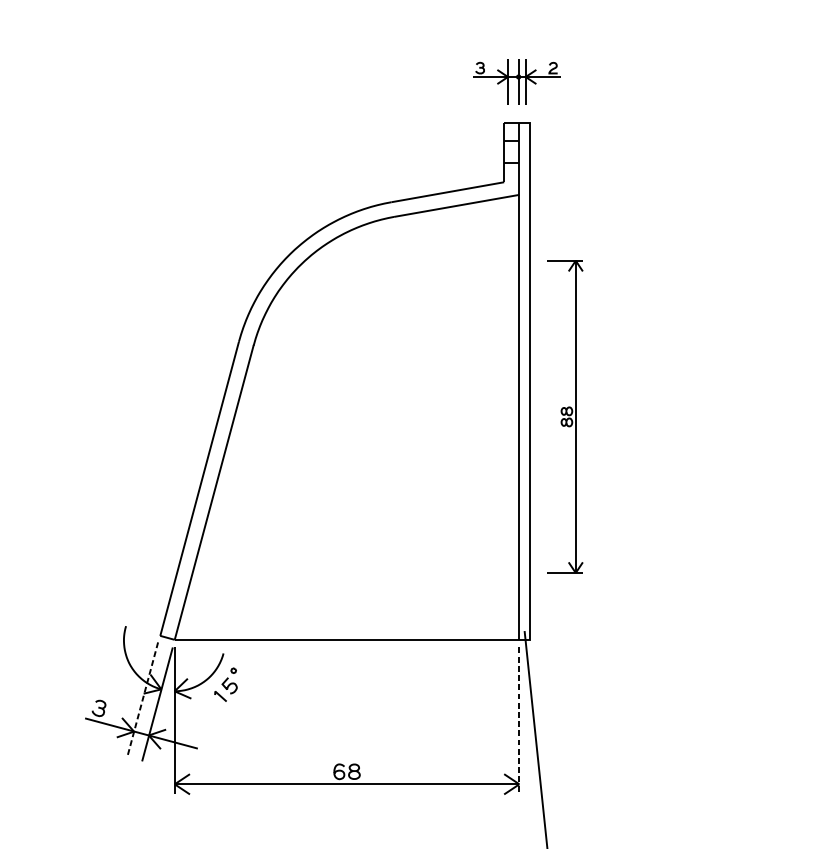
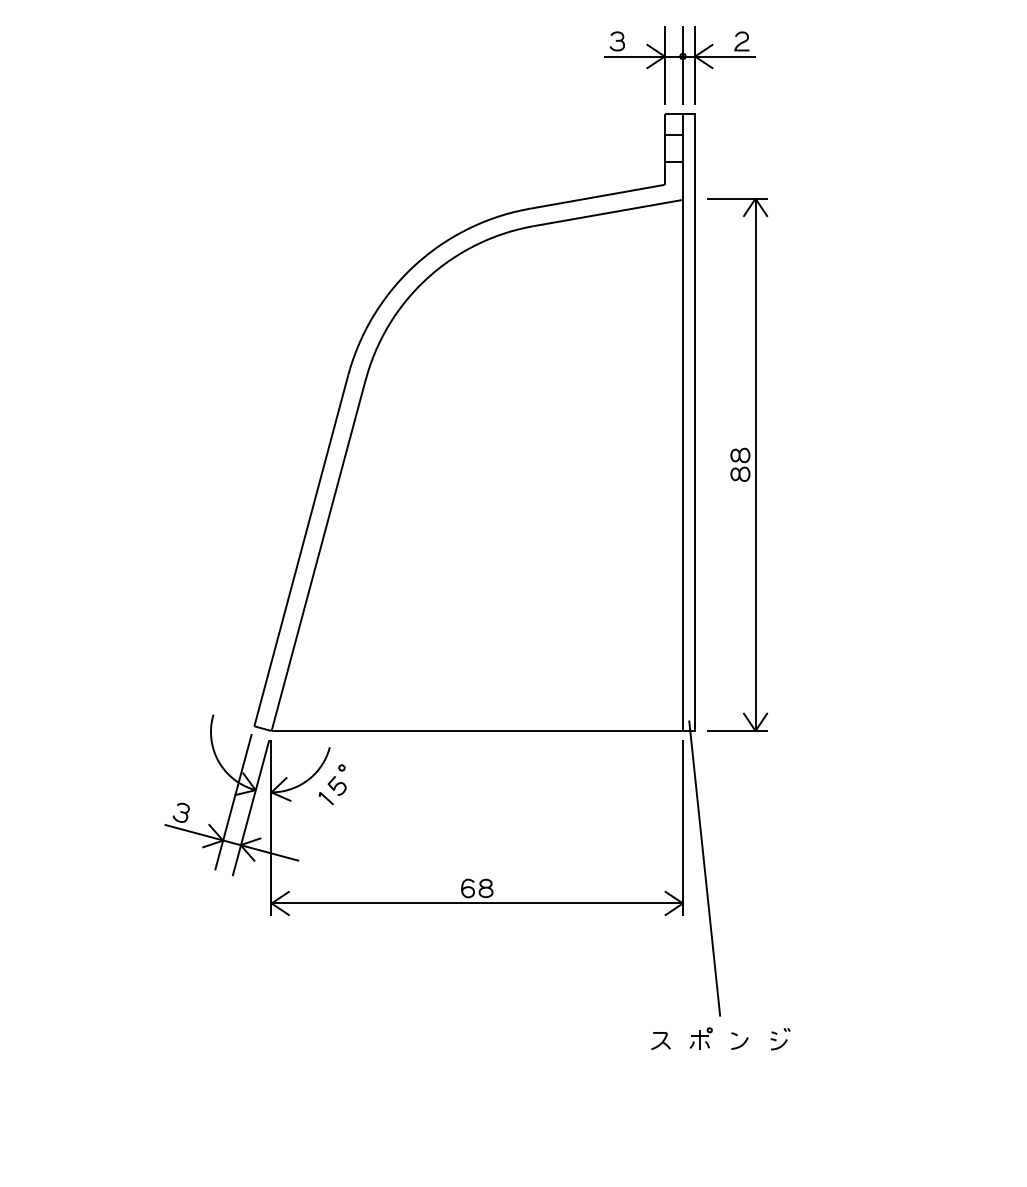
part: (516, 82) -> (679, 65), size x1.43
part: (565, 416) -> (737, 464), size x1.43
line: (142, 699) -> (233, 802), dashed -> solid
line: (519, 720) -> (682, 827), dashed -> solid

